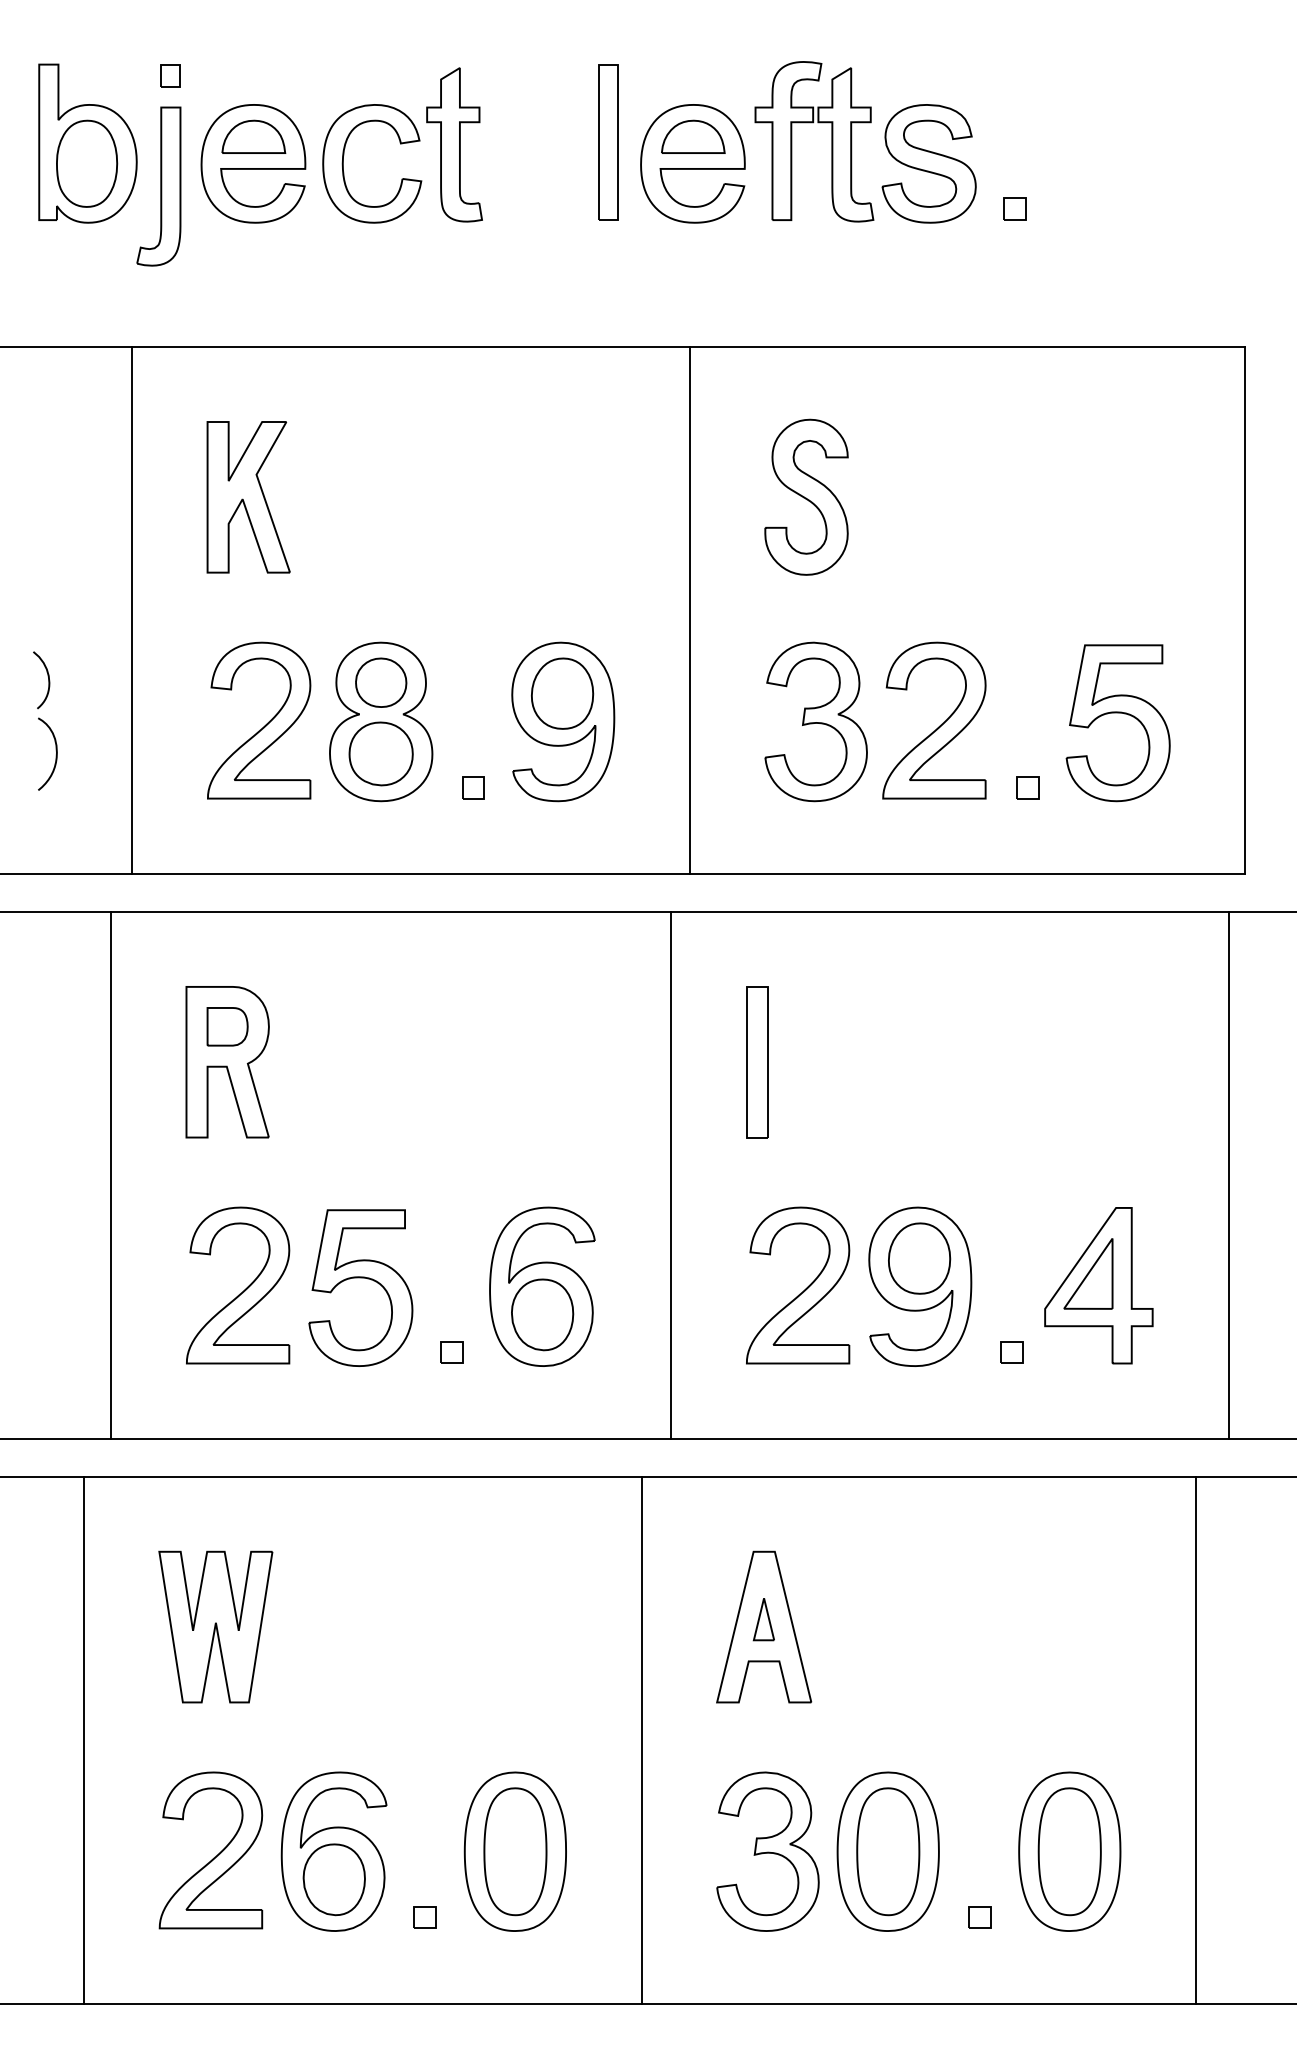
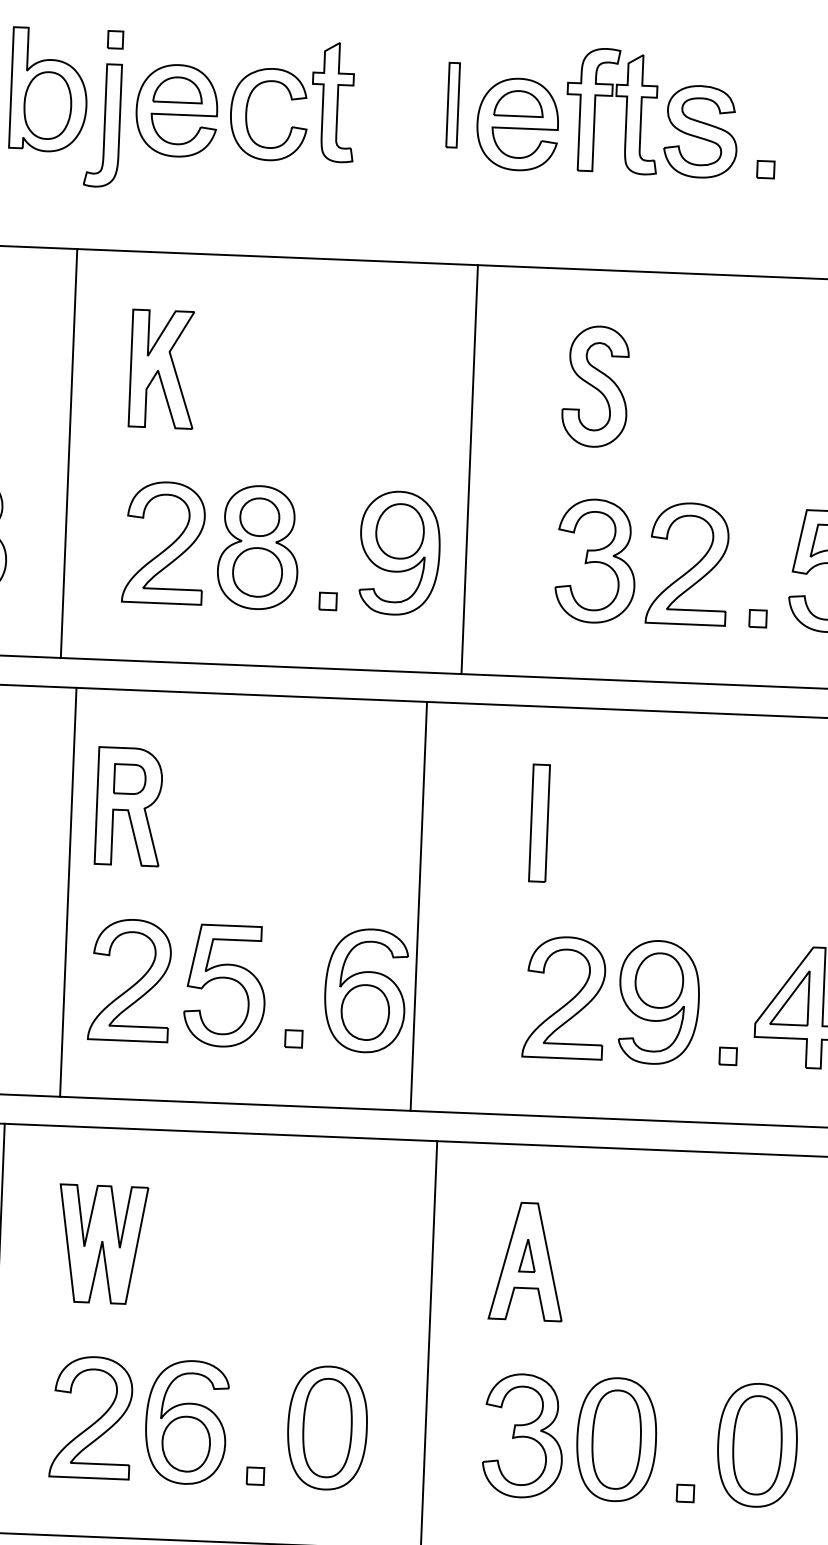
part: (608, 142) -> (452, 105), size x0.7
line: (689, 610) -> (469, 469), moved
line: (111, 1175) -> (68, 892), moved
line: (670, 1175) -> (418, 906), moved

